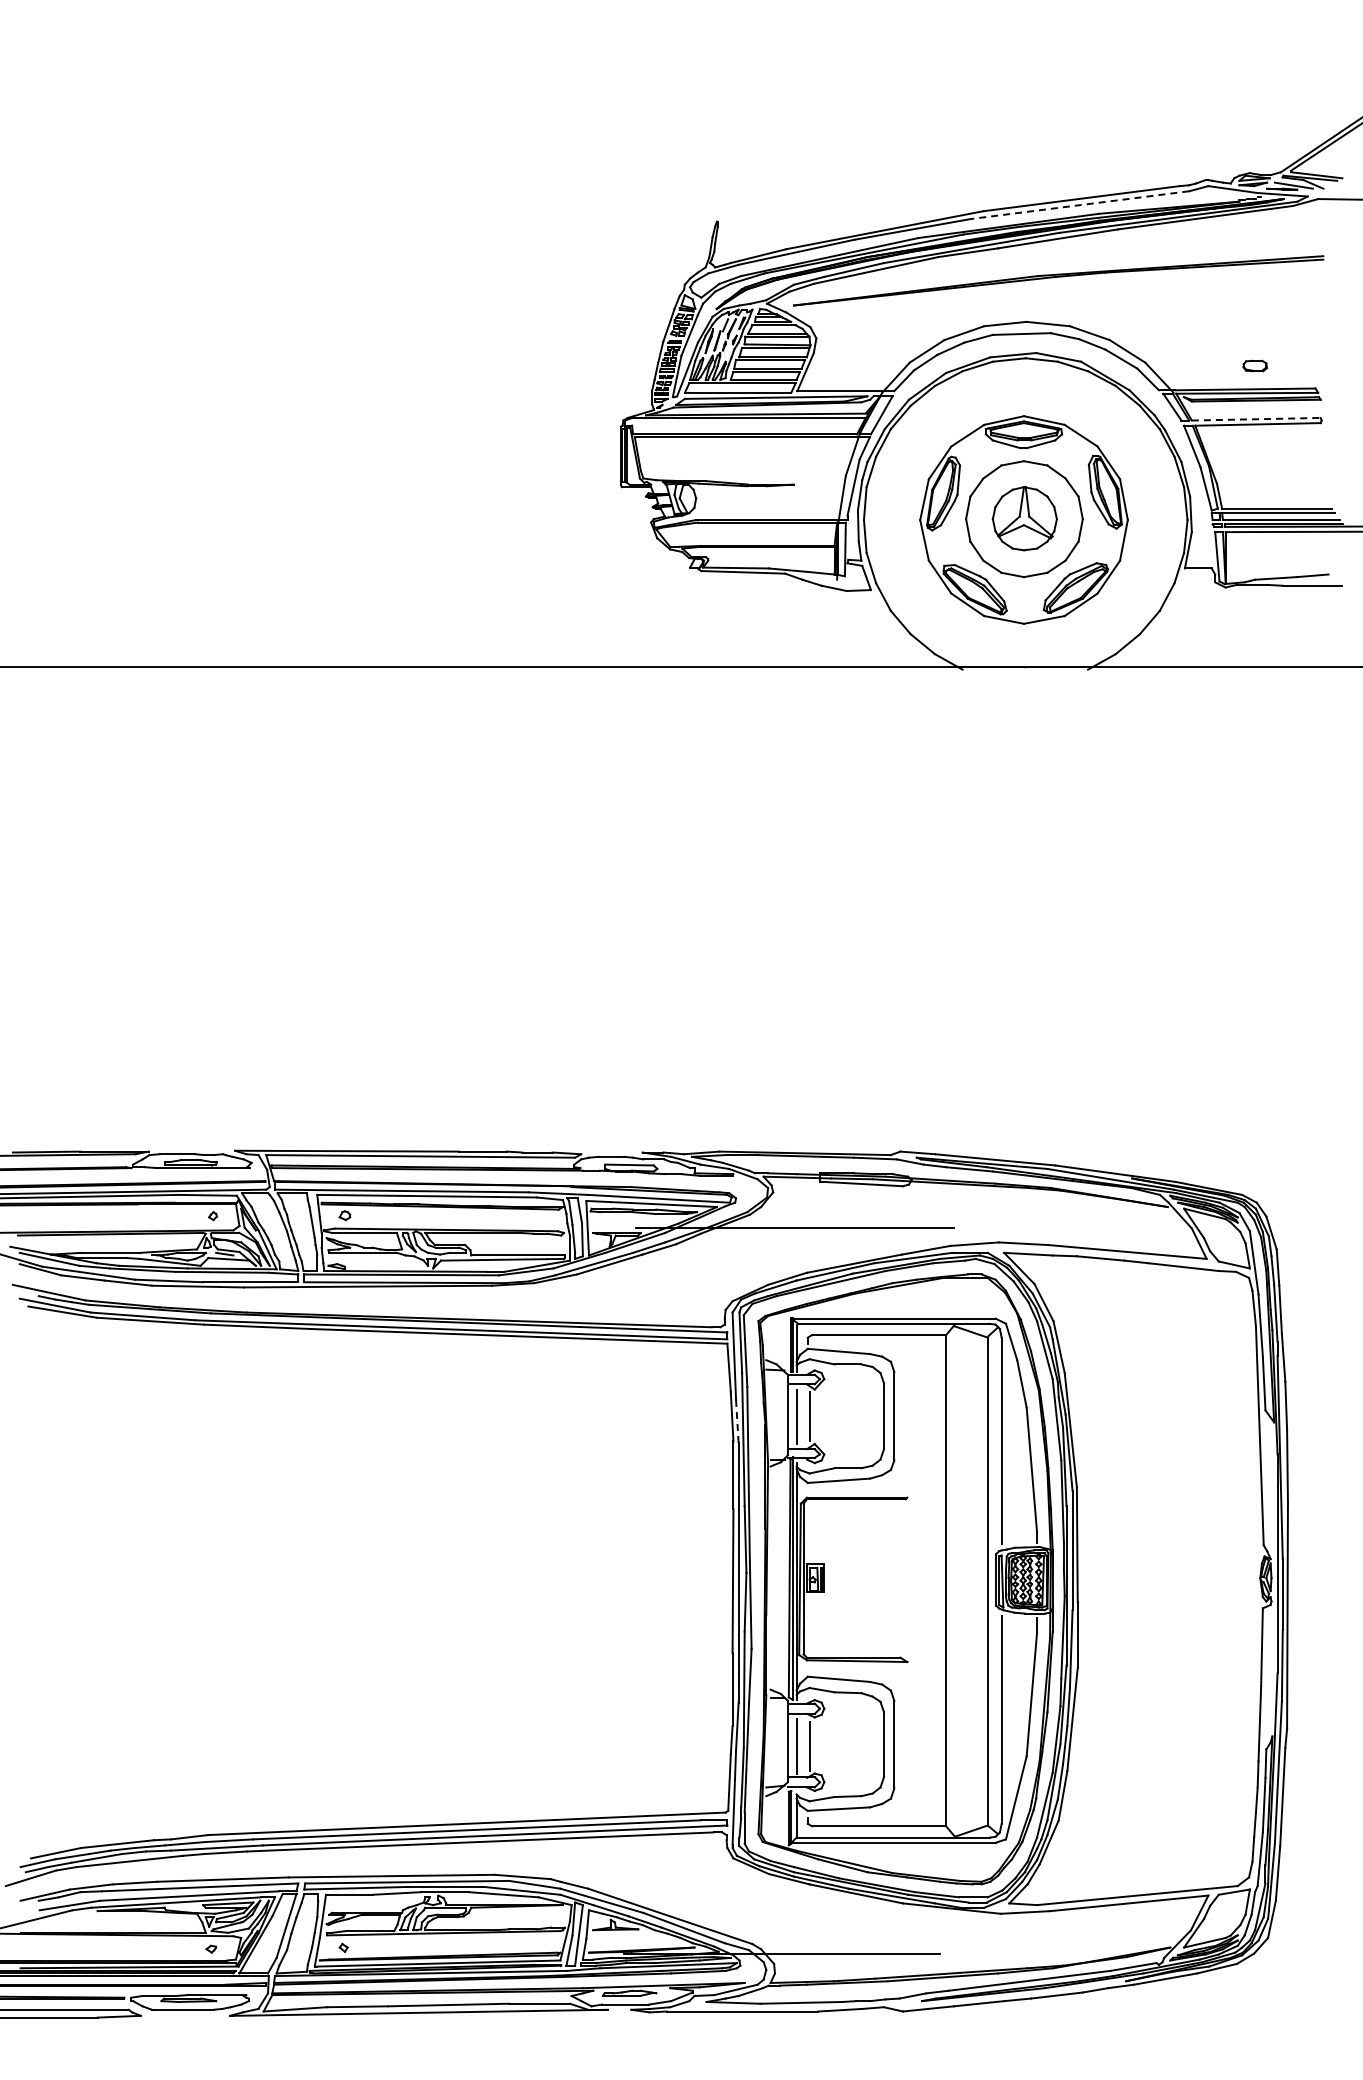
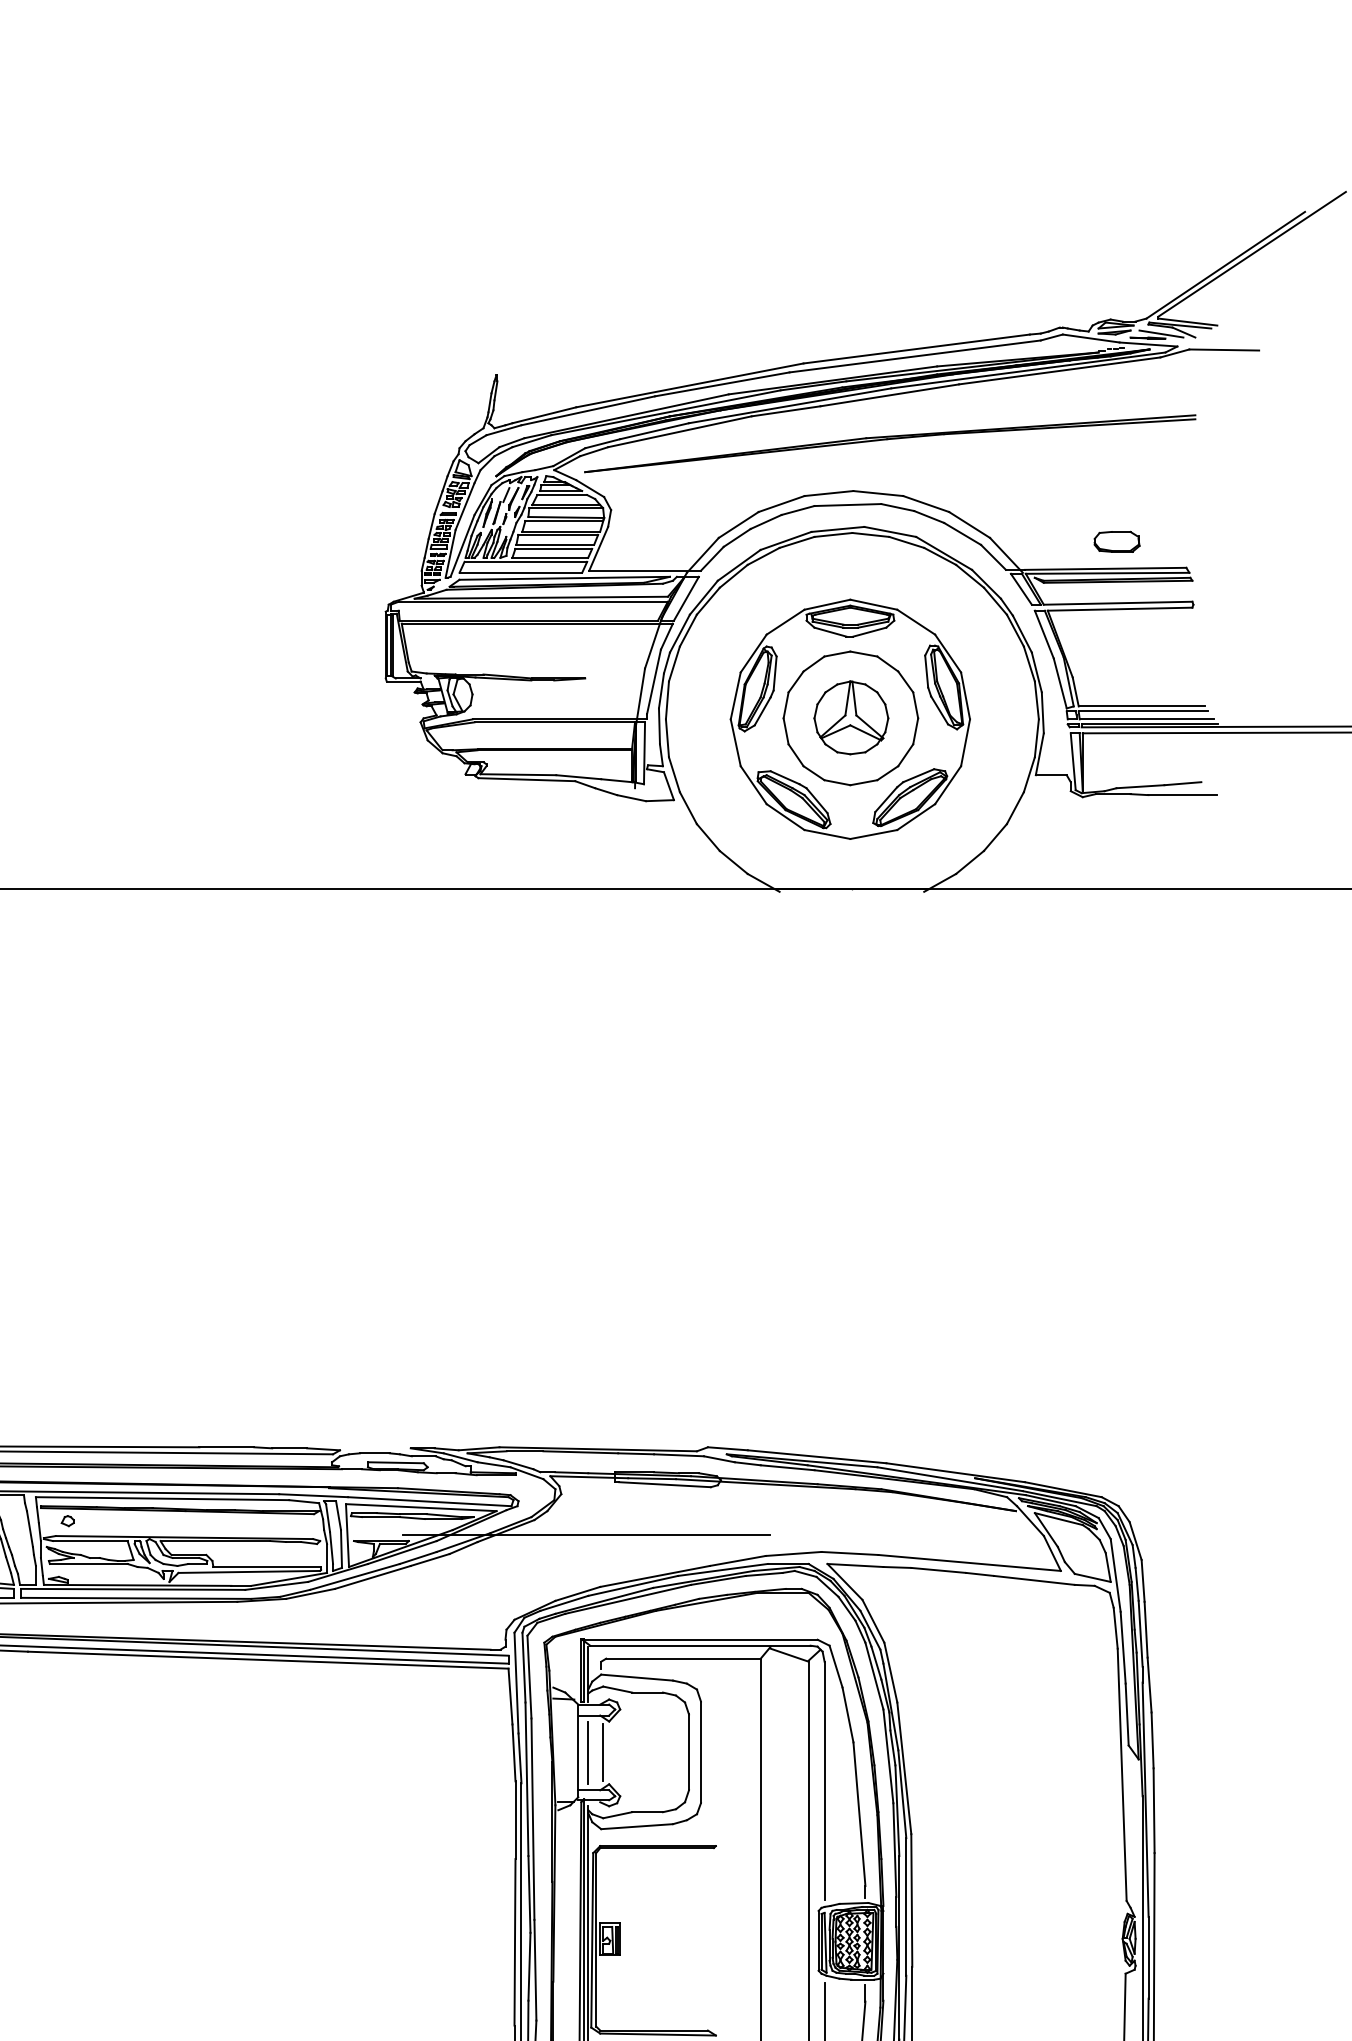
line: (1080, 205) -> (915, 356), dashed -> solid
part: (1254, 365) -> (1116, 541), size x1.67
line: (1256, 419) -> (1118, 603), dashed -> solid
line: (737, 1421) -> (520, 1758), dashed -> solid

